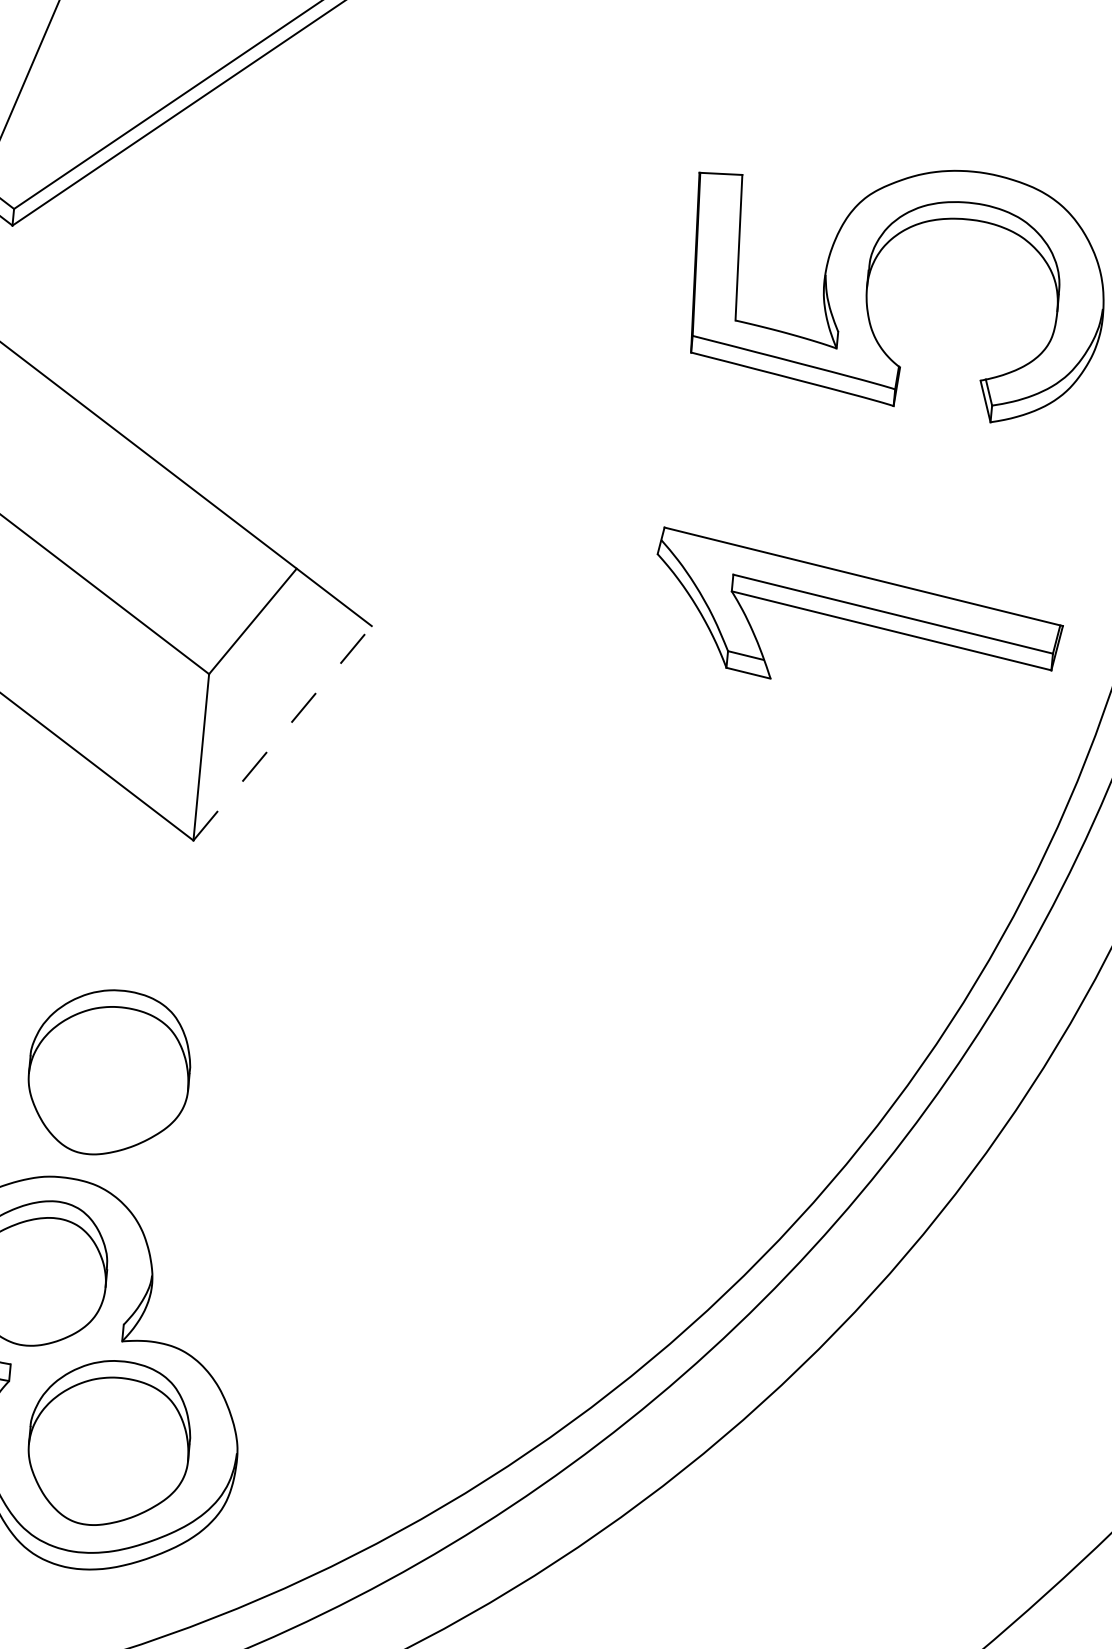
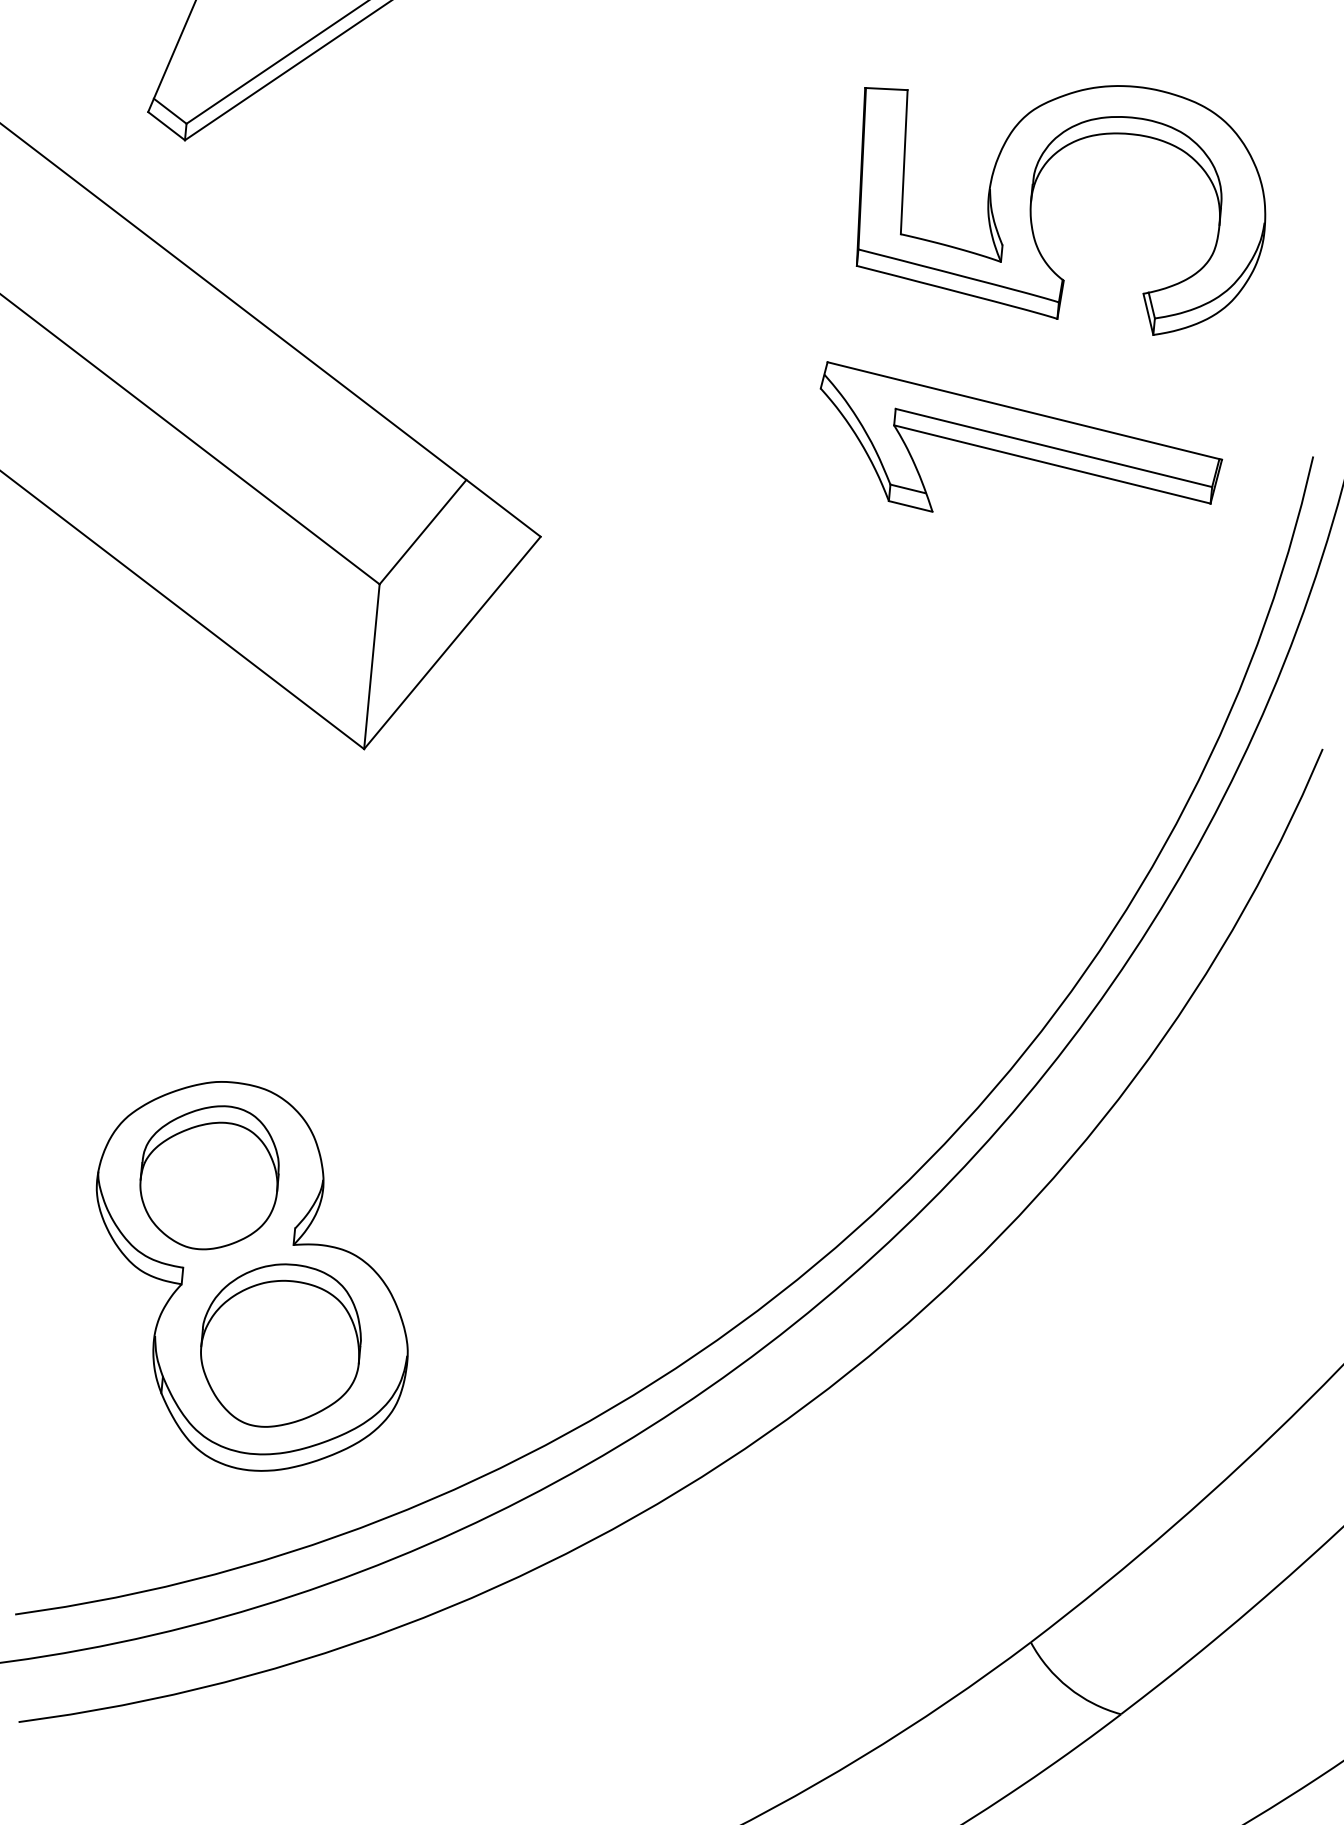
part: (860, 602) -> (1021, 436), moved
line: (282, 732) -> (452, 642), dashed -> solid
part: (108, 1072) -> (280, 978), removed

